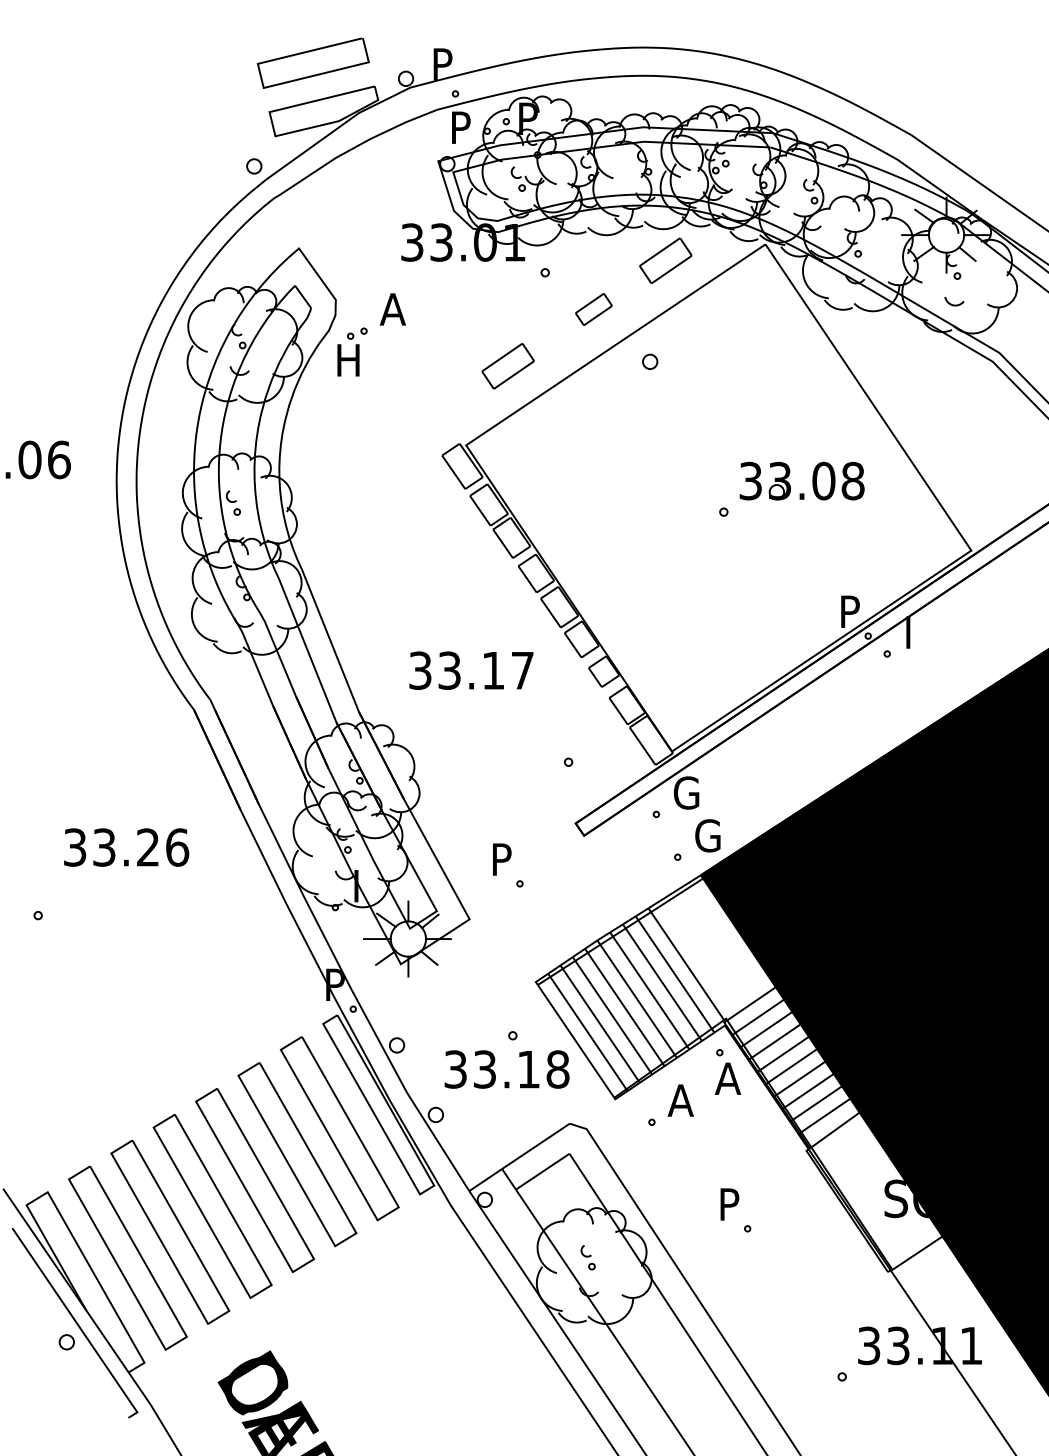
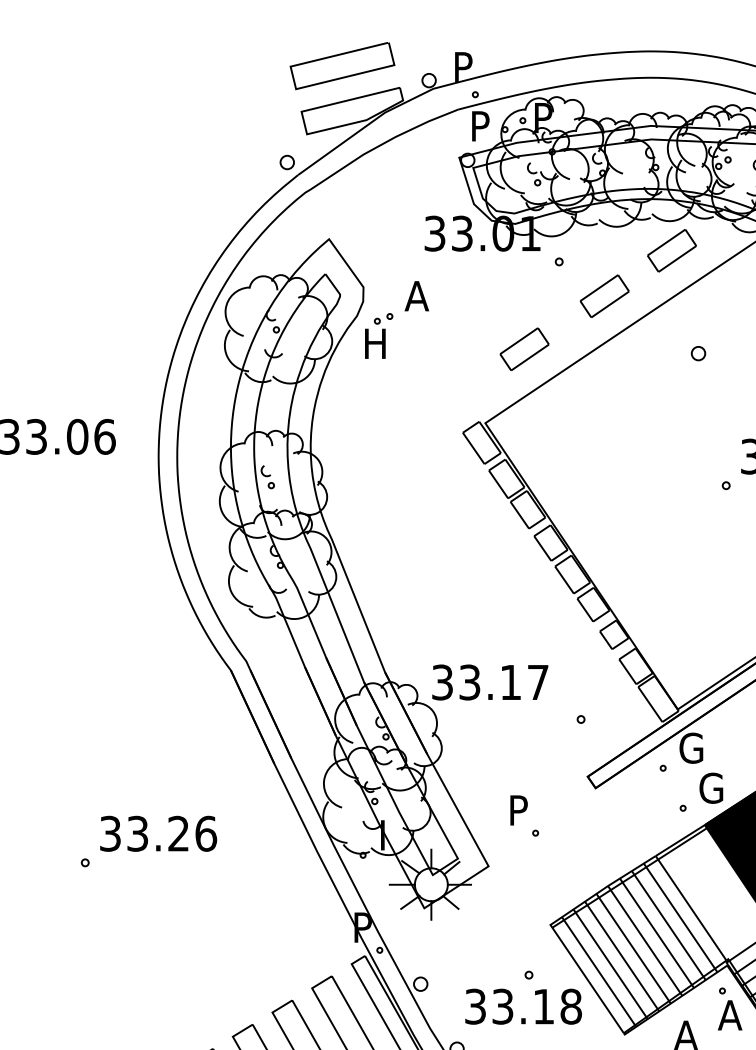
part: (593, 309) -> (604, 296), size x1.43
part: (650, 361) -> (698, 353), moved
text: (471, 670) -> (490, 682), moved
text: (126, 847) -> (158, 833), moved

